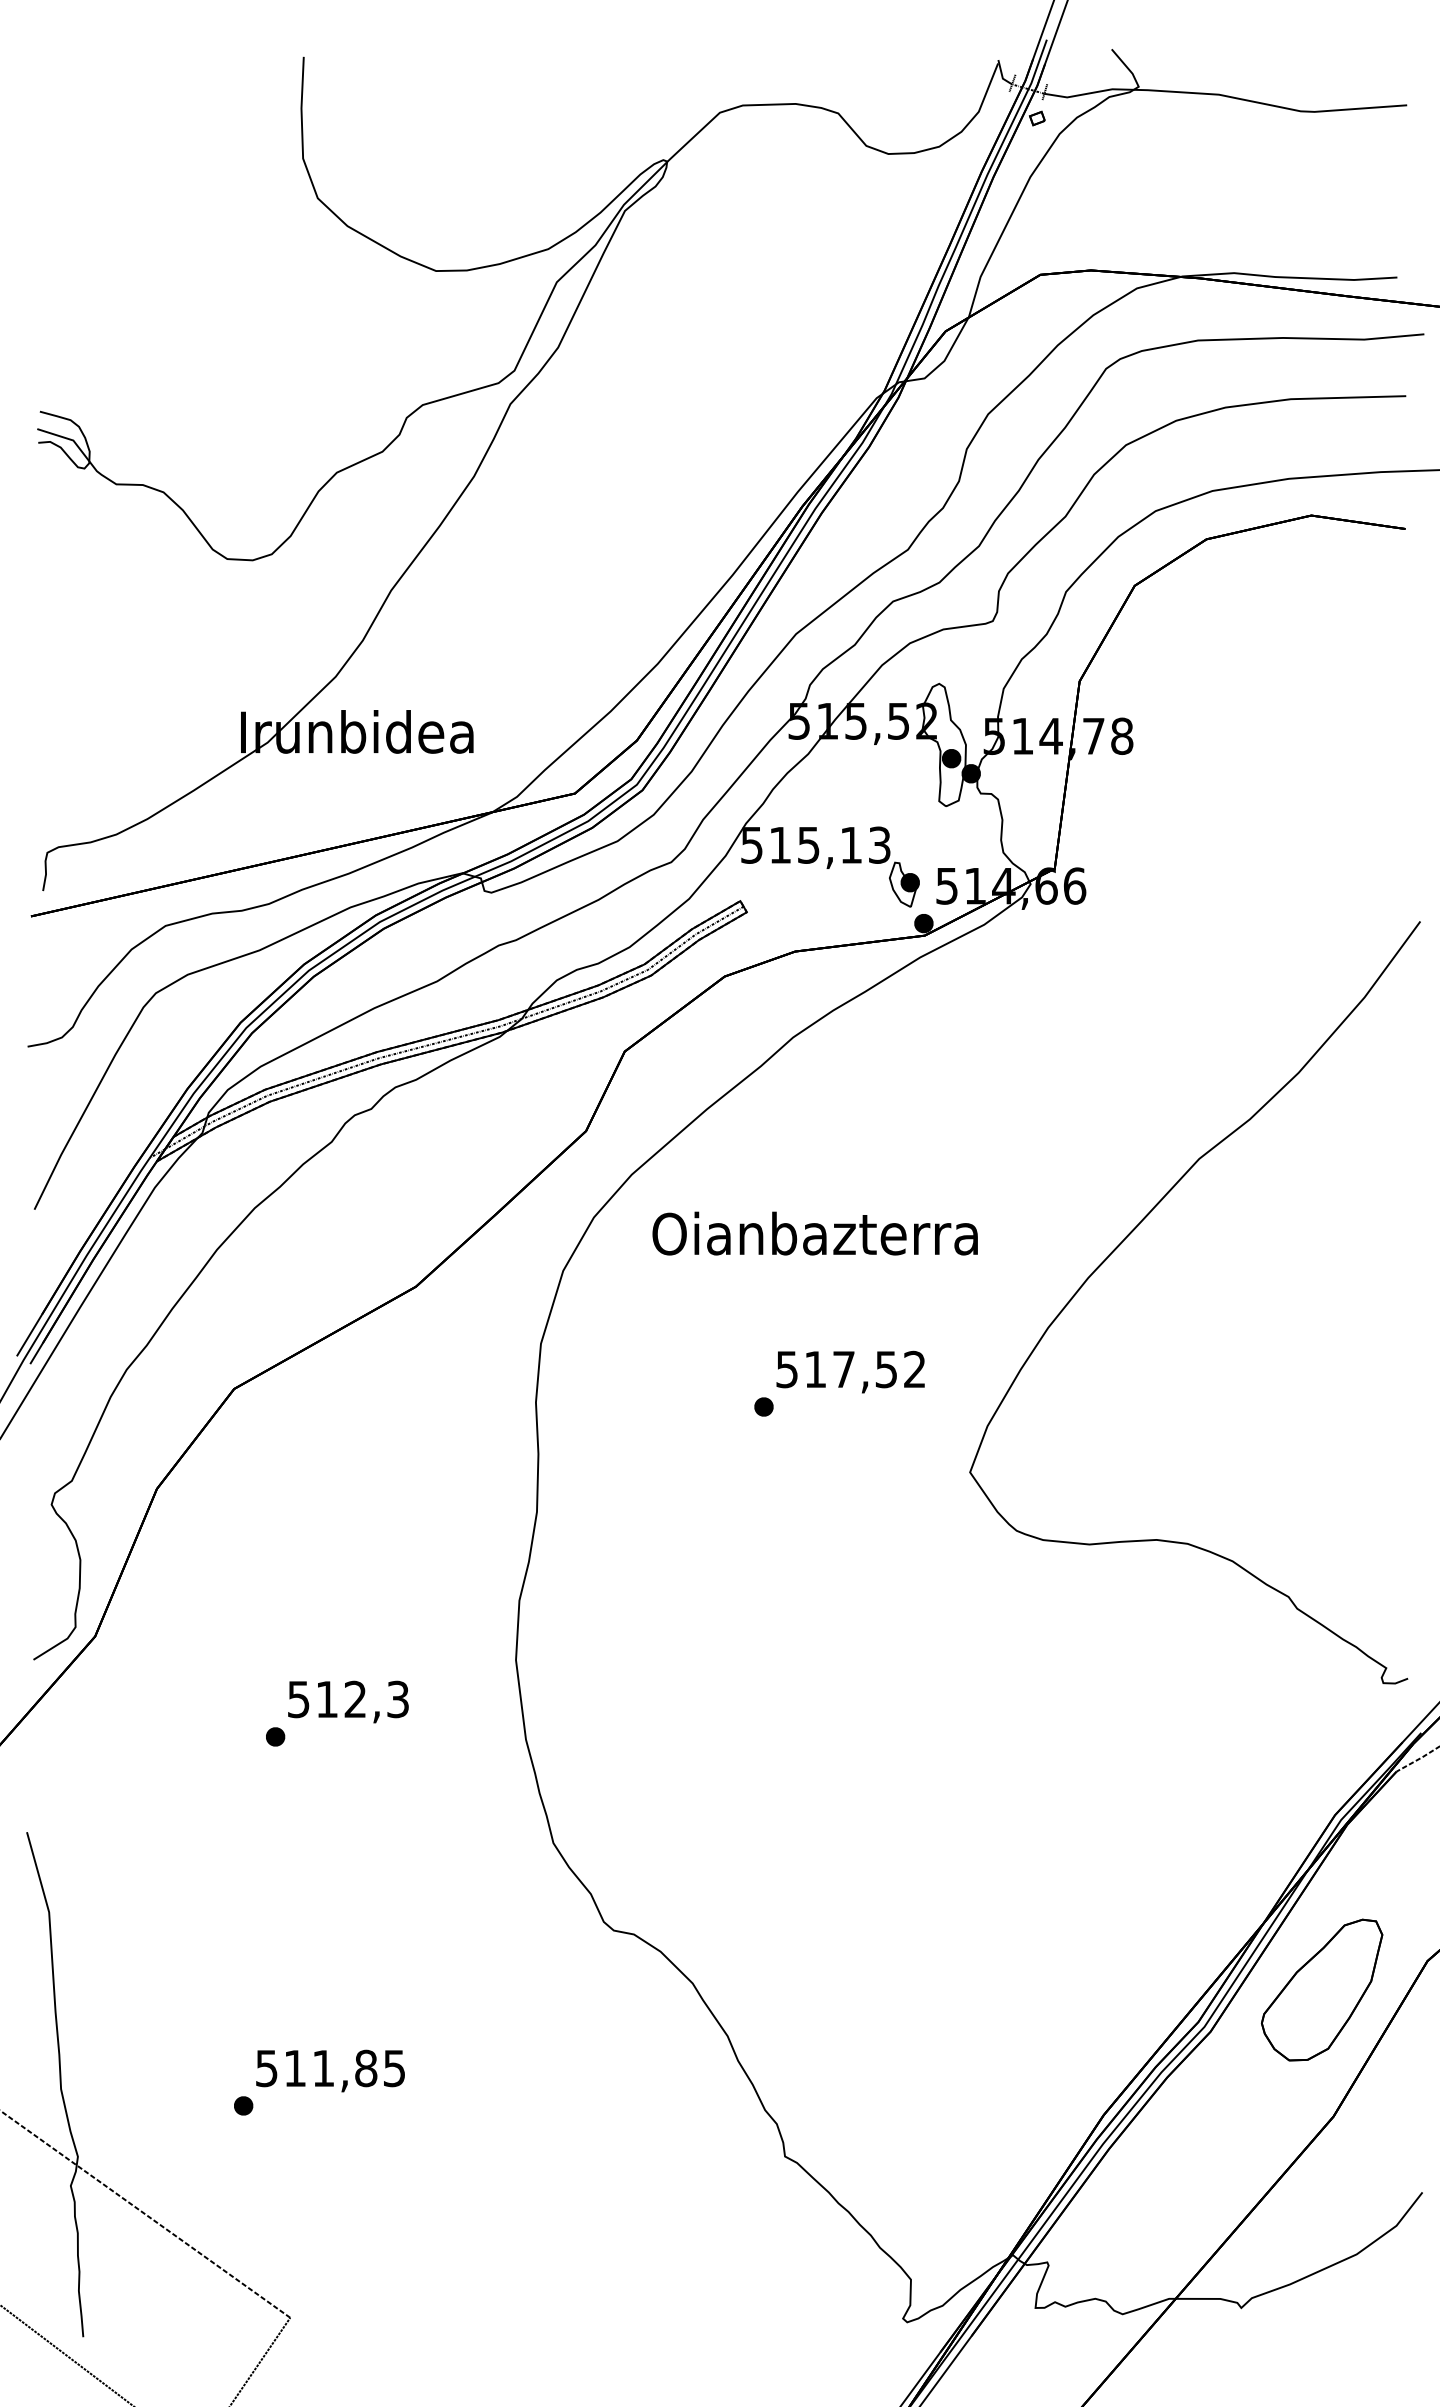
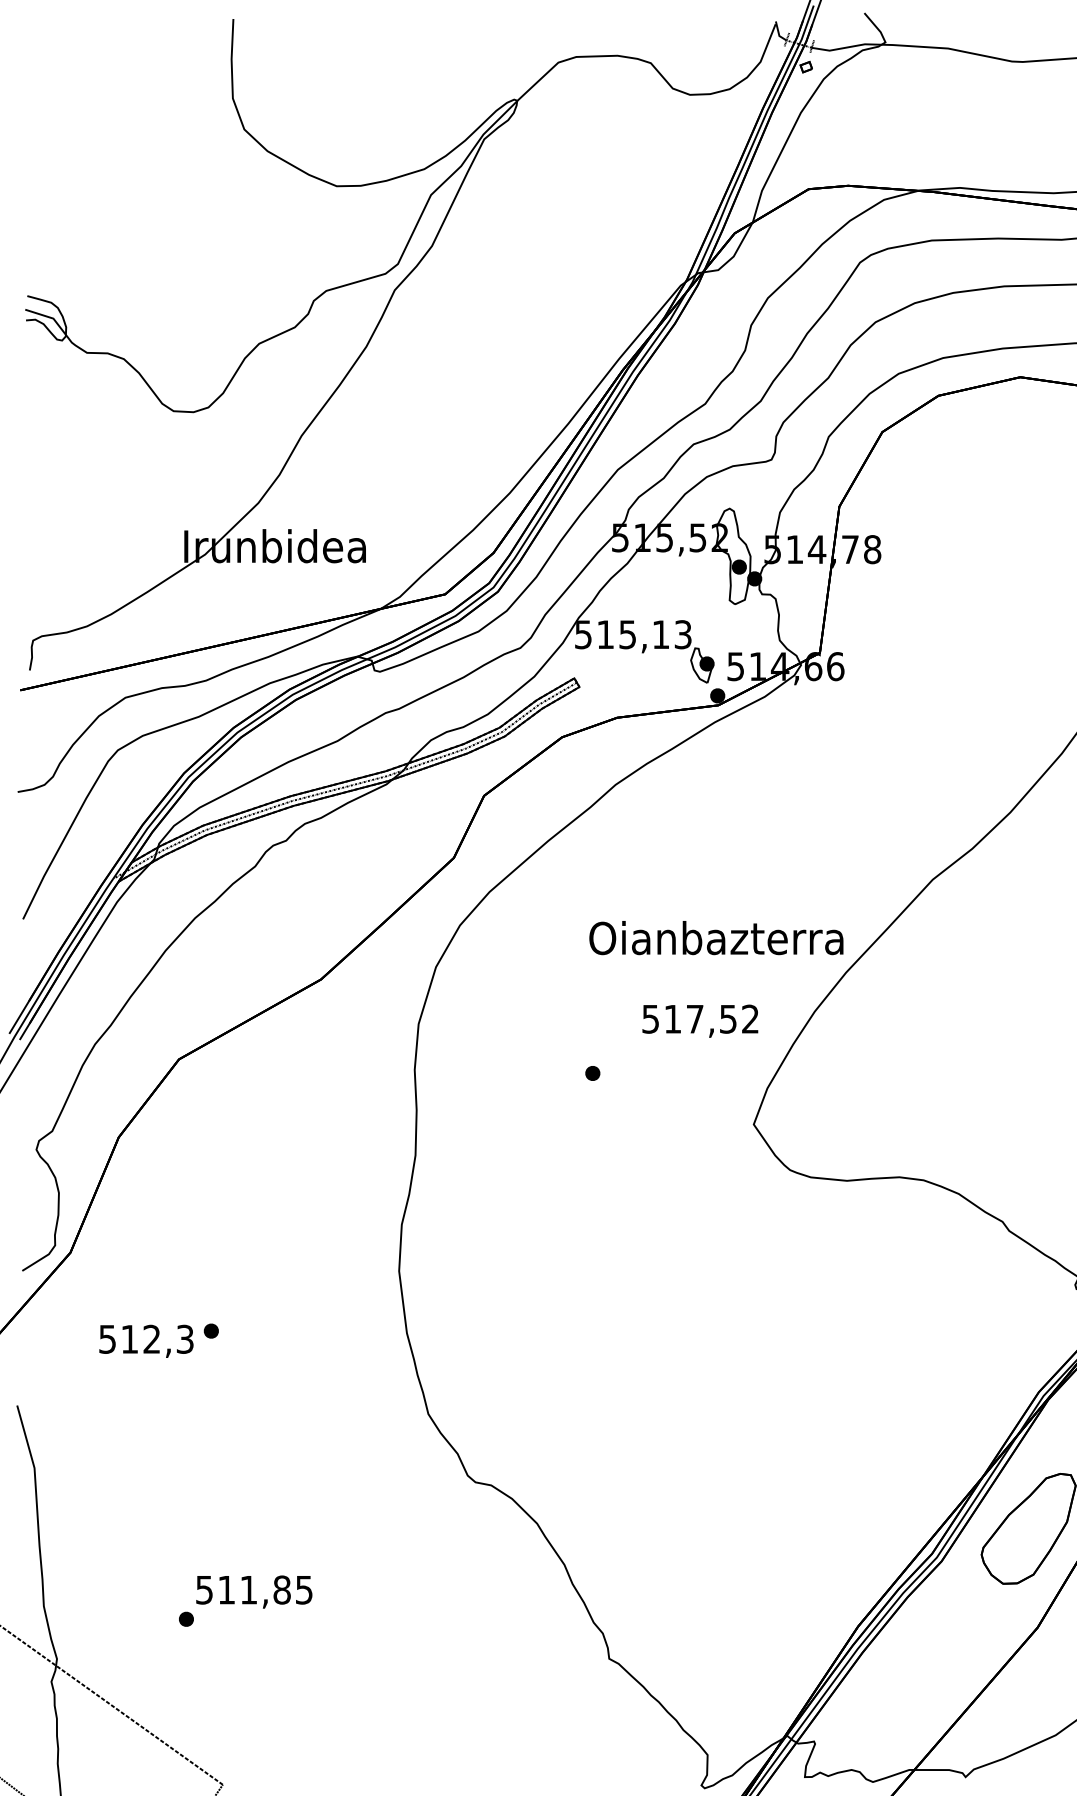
text: (814, 1233) -> (715, 937), moved
text: (850, 1371) -> (700, 1020), moved
text: (348, 1701) -> (146, 1340), moved

